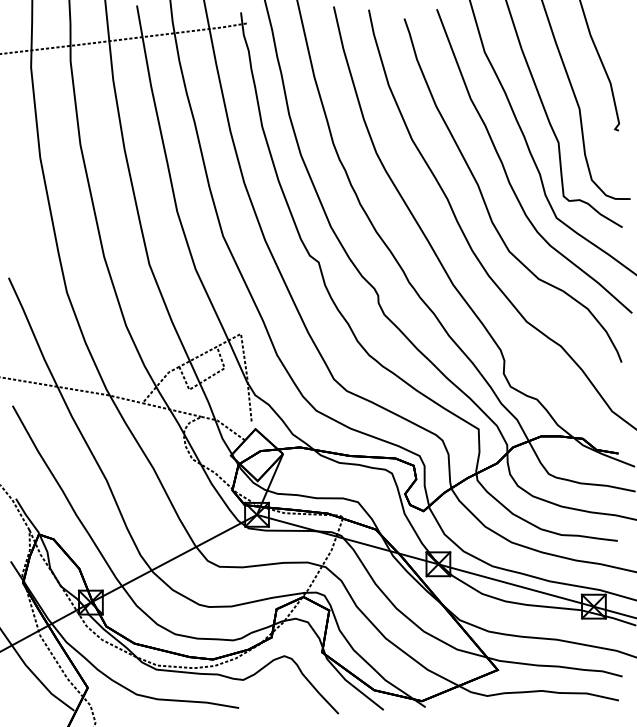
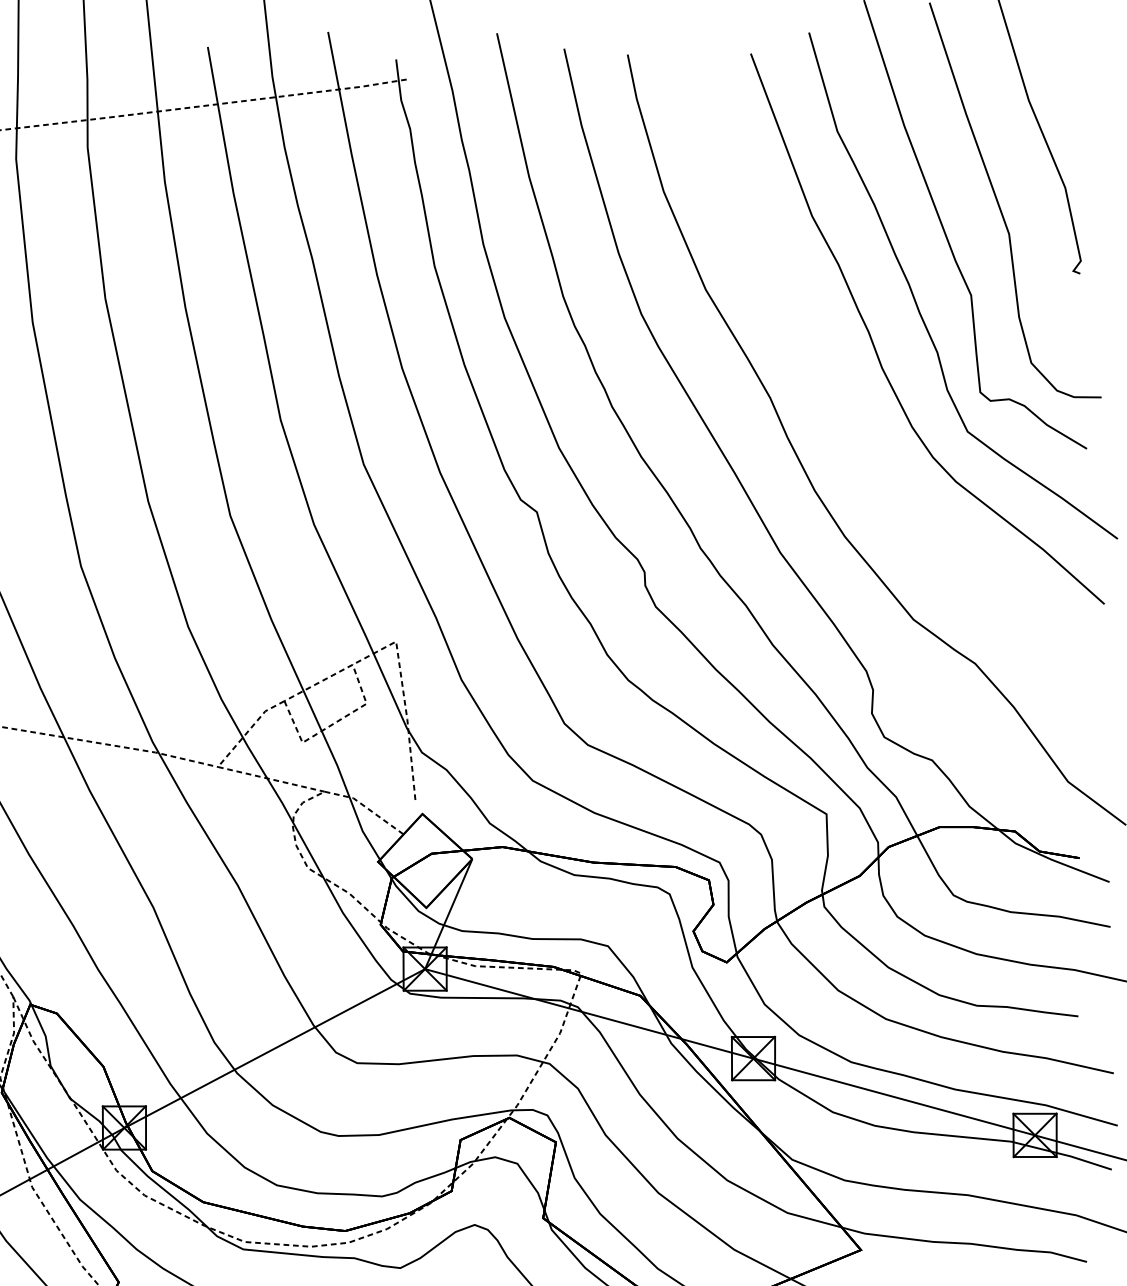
curve: (484, 198) -> (837, 396), removed

